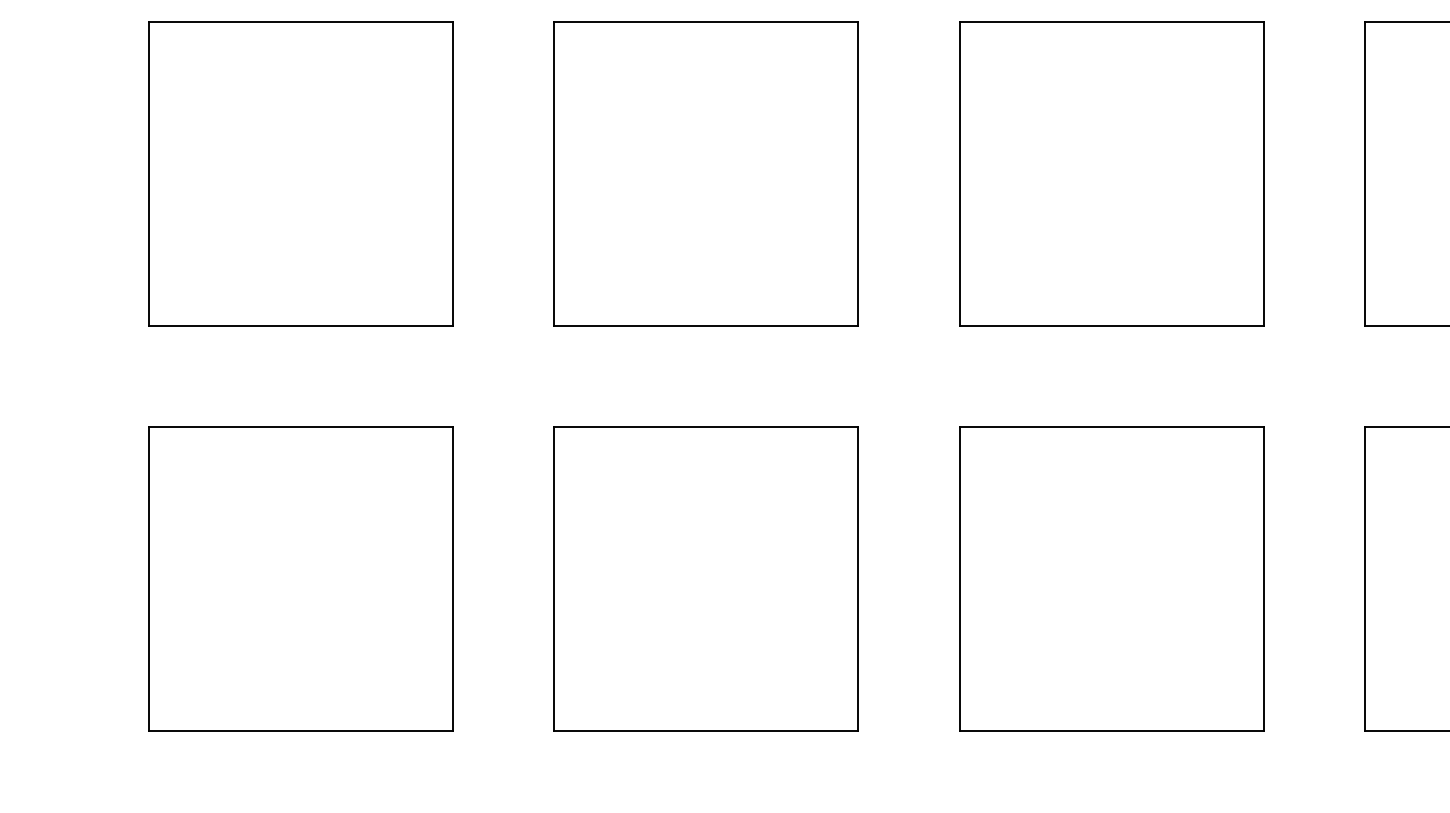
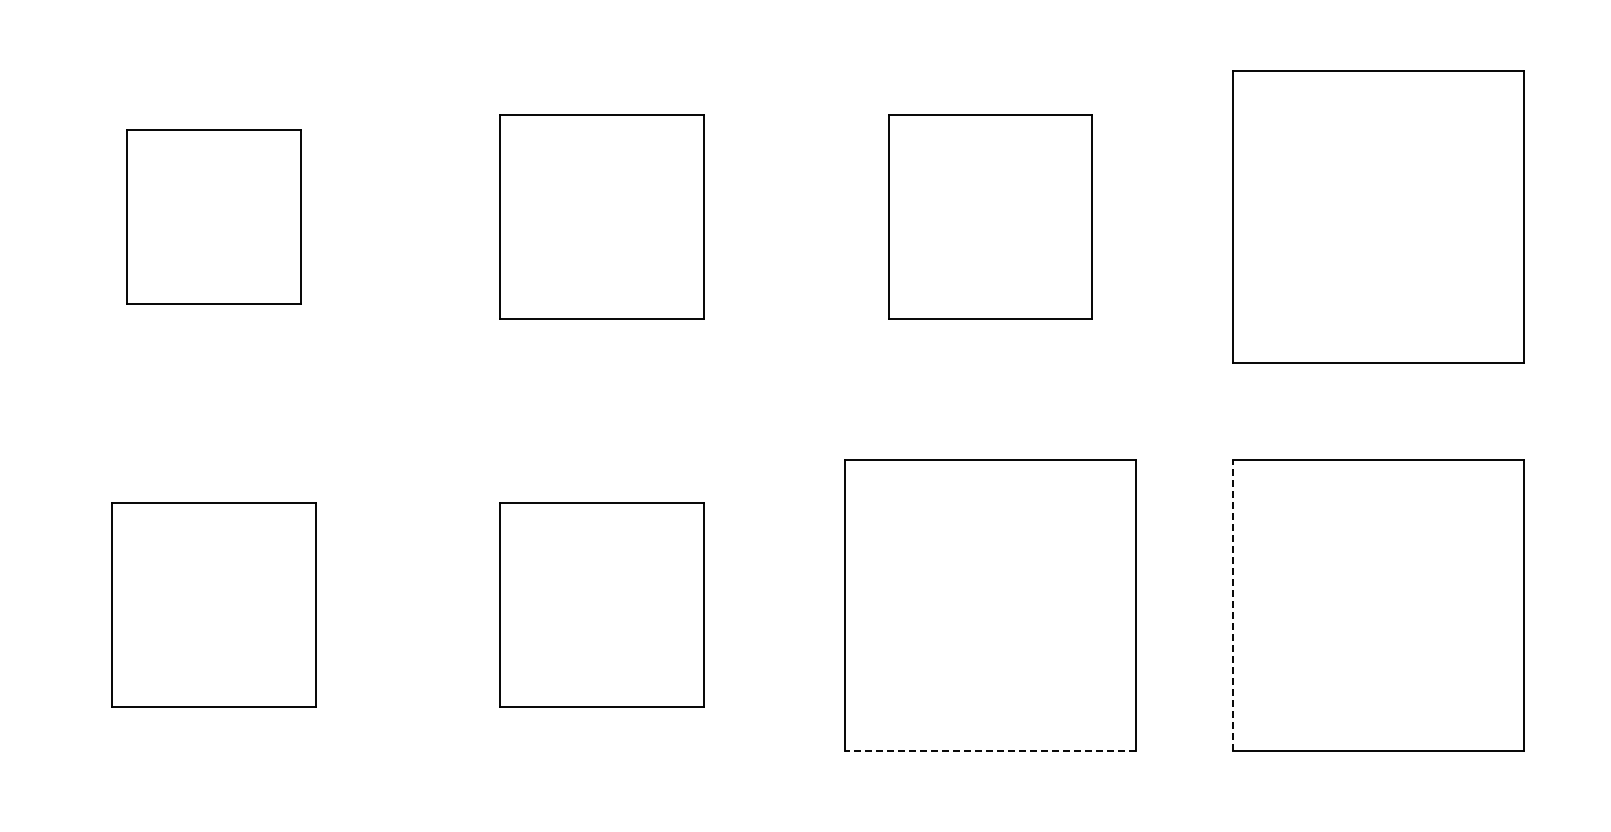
part: (300, 173) -> (213, 216), size x0.6
part: (706, 173) -> (602, 216), size x0.7
part: (1112, 173) -> (990, 216), size x0.7
part: (300, 579) -> (213, 605), size x0.7
part: (706, 579) -> (602, 605), size x0.7
line: (1364, 579) -> (1232, 605), solid -> dashed
line: (1112, 731) -> (990, 750), solid -> dashed

